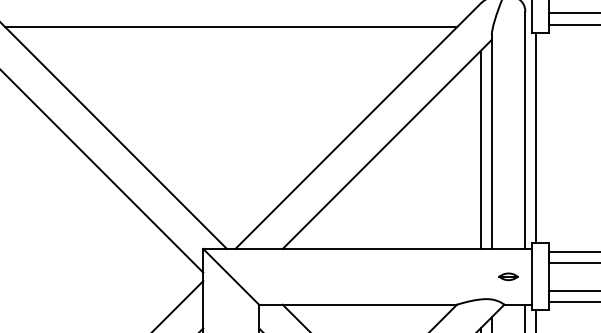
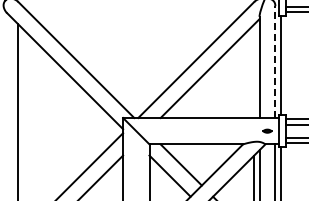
line: (231, 27) -> (136, 13), removed
line: (525, 131) -> (275, 62), solid -> dashed
line: (481, 150) -> (254, 71), removed

